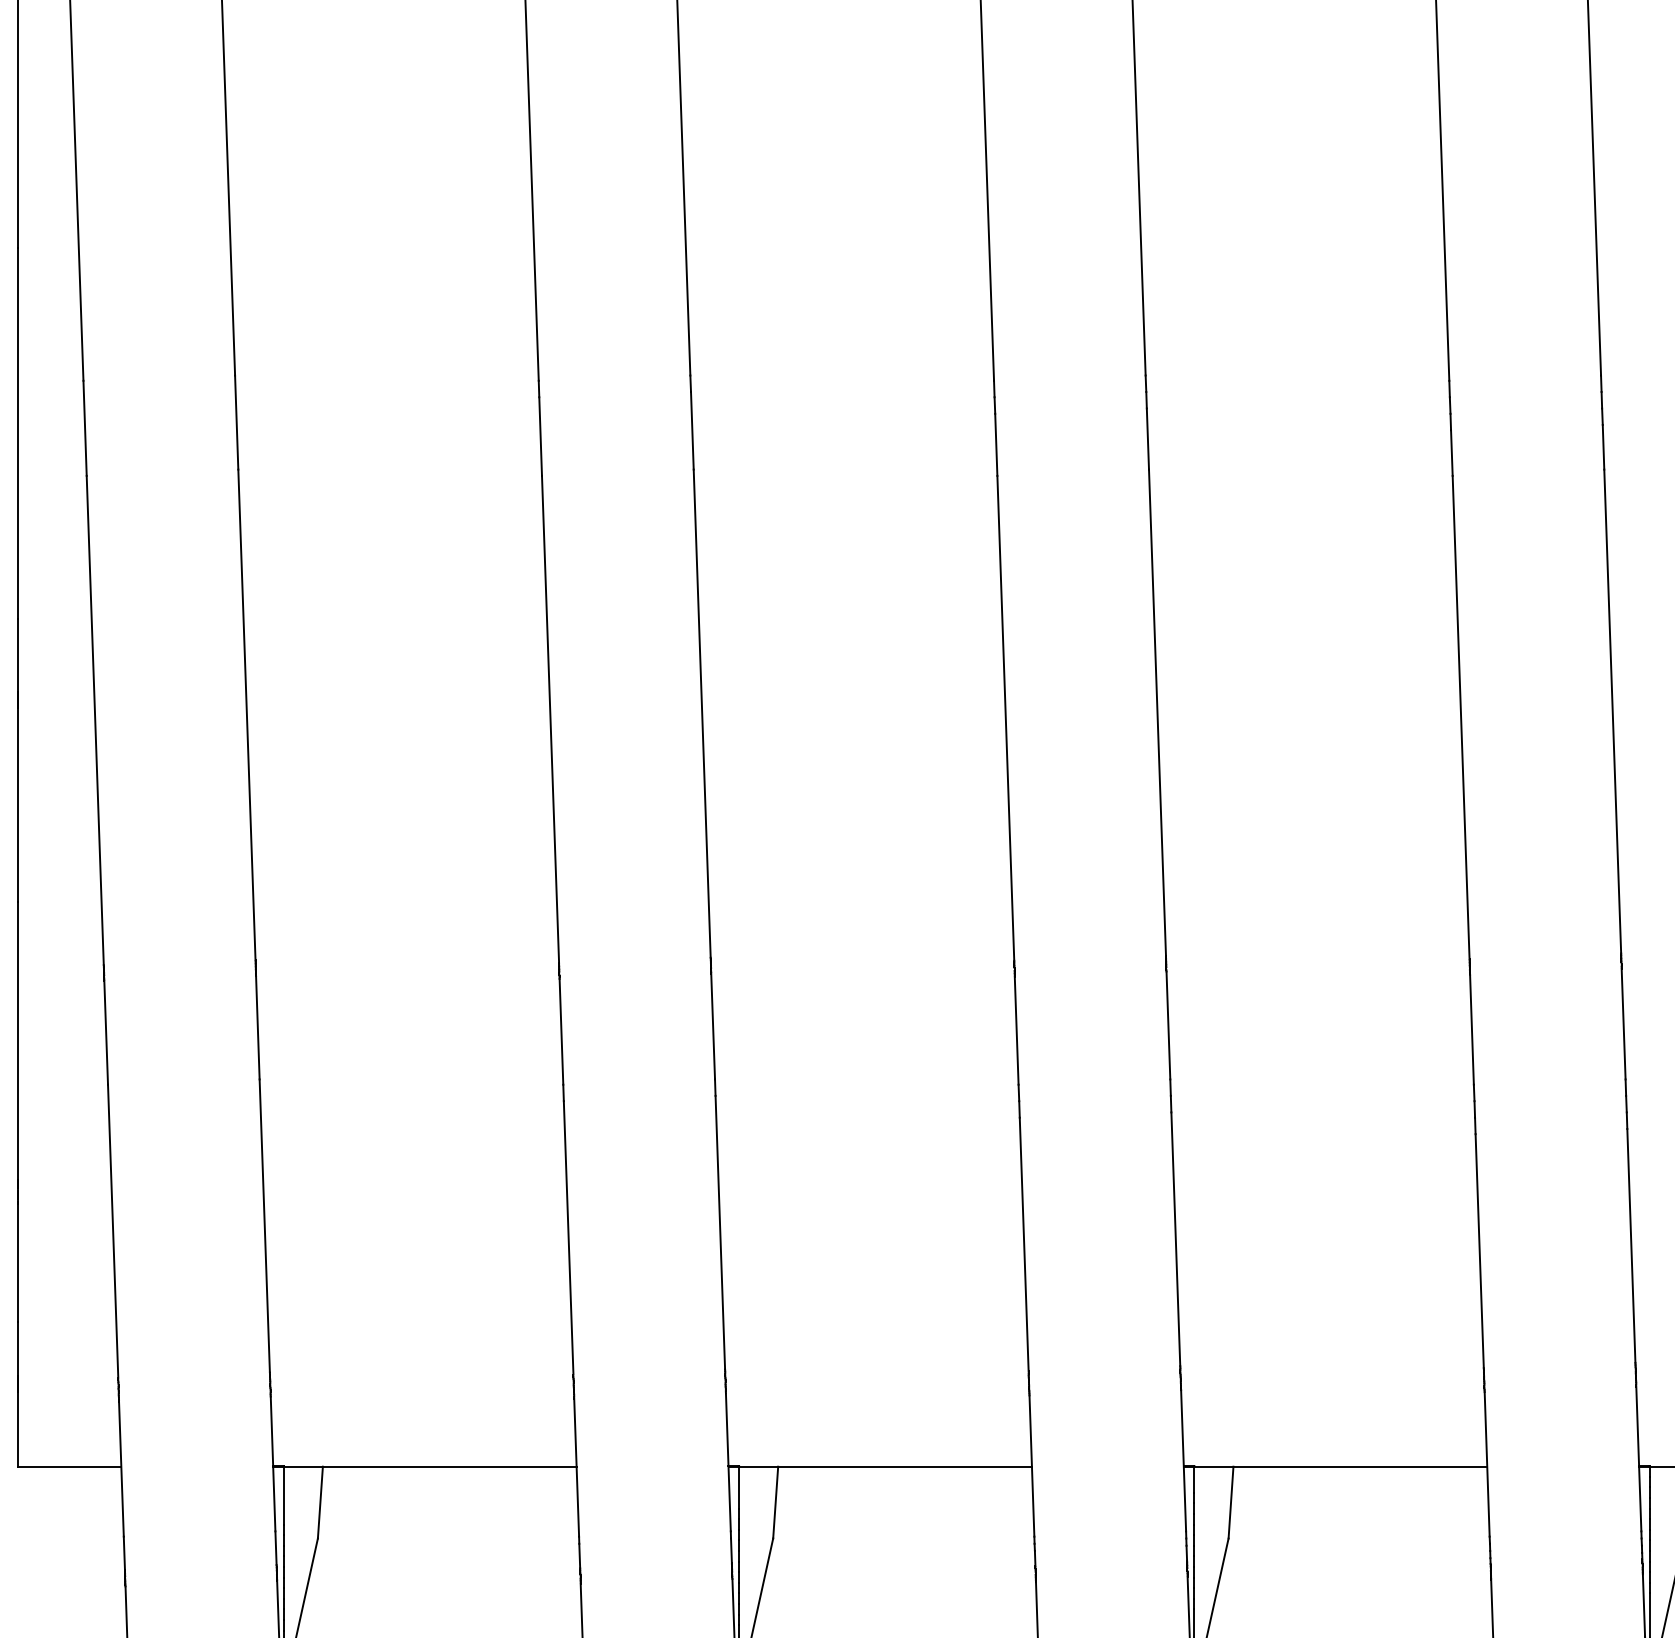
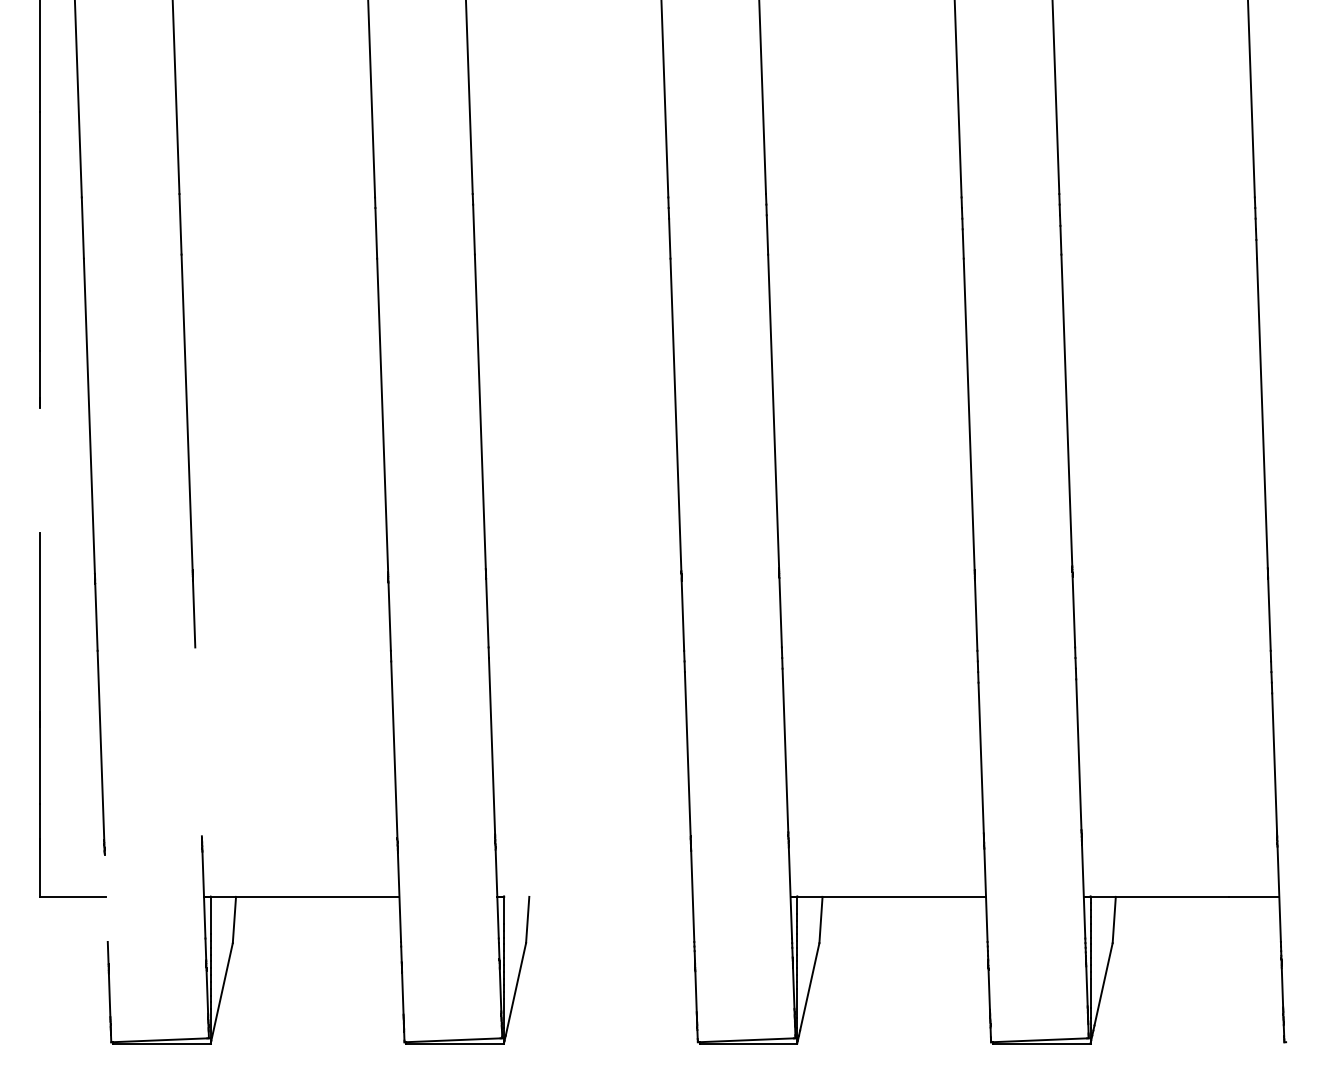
line: (17, 804) -> (39, 470), removed
line: (264, 1225) -> (198, 741), removed
line: (885, 1466) -> (598, 896), removed
line: (120, 1469) -> (105, 898), removed

